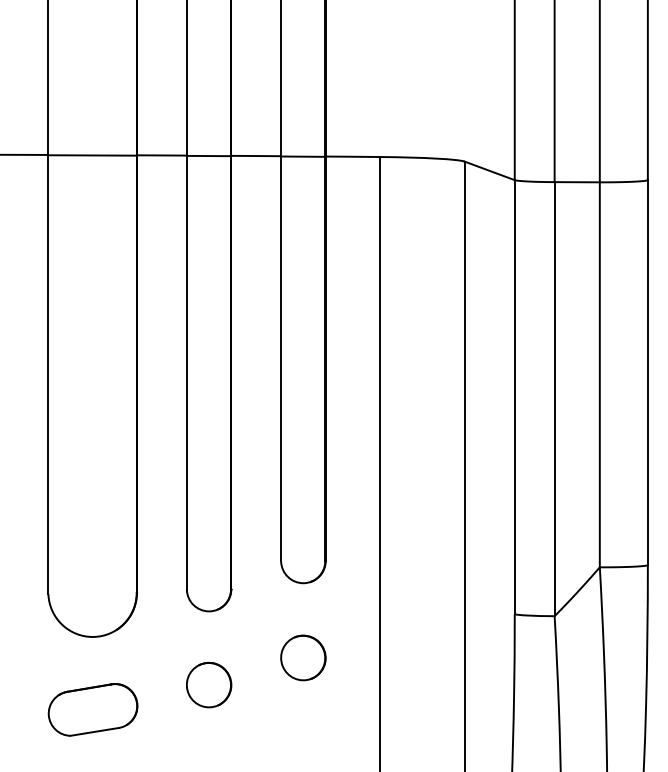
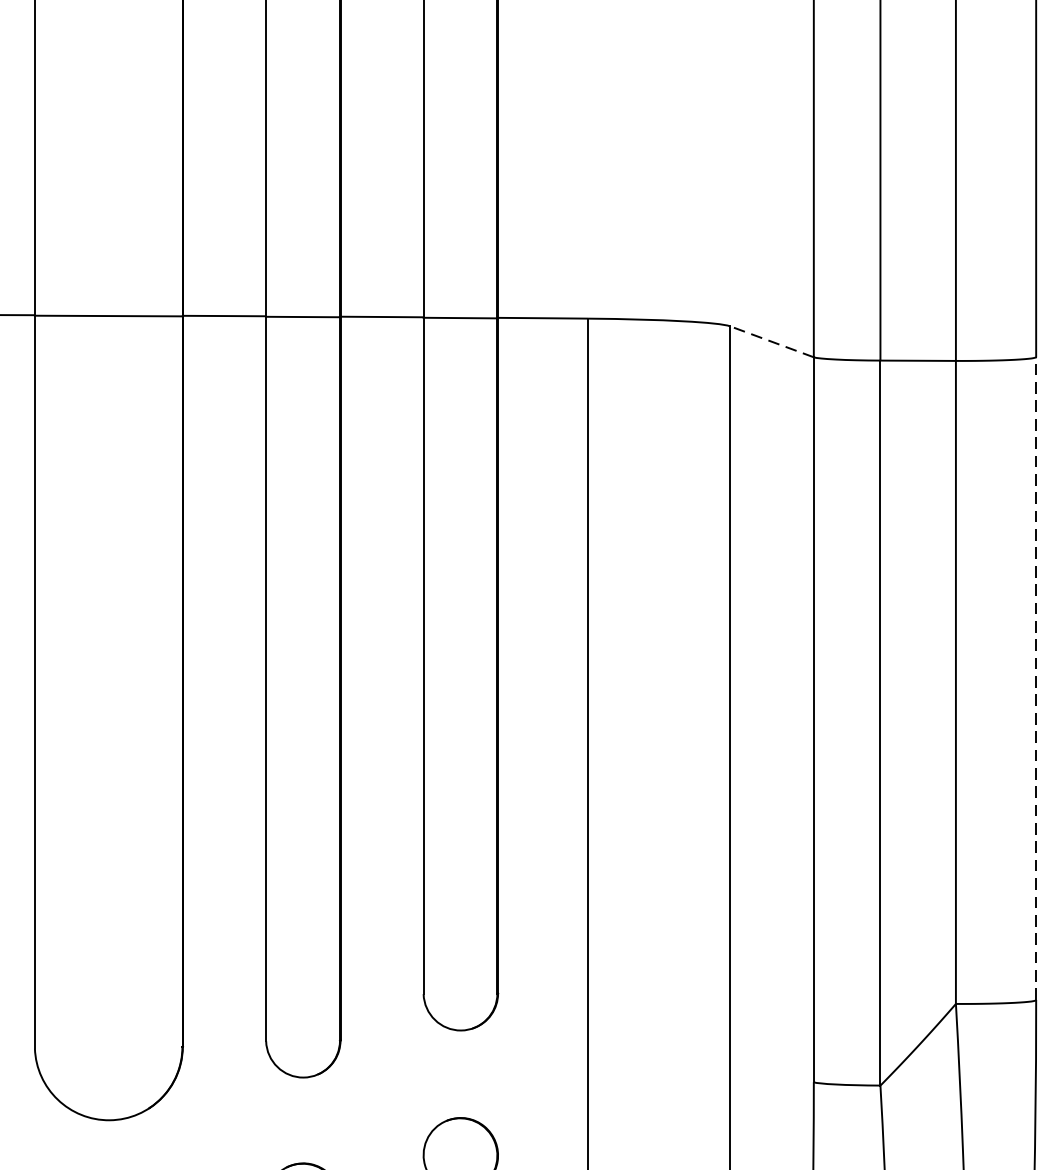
line: (489, 170) -> (771, 341), solid -> dashed
line: (647, 372) -> (1035, 678), solid -> dashed

